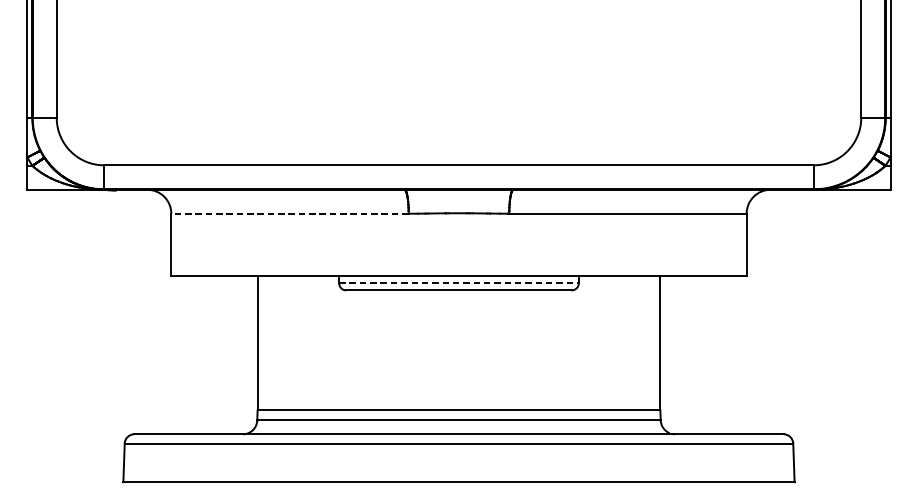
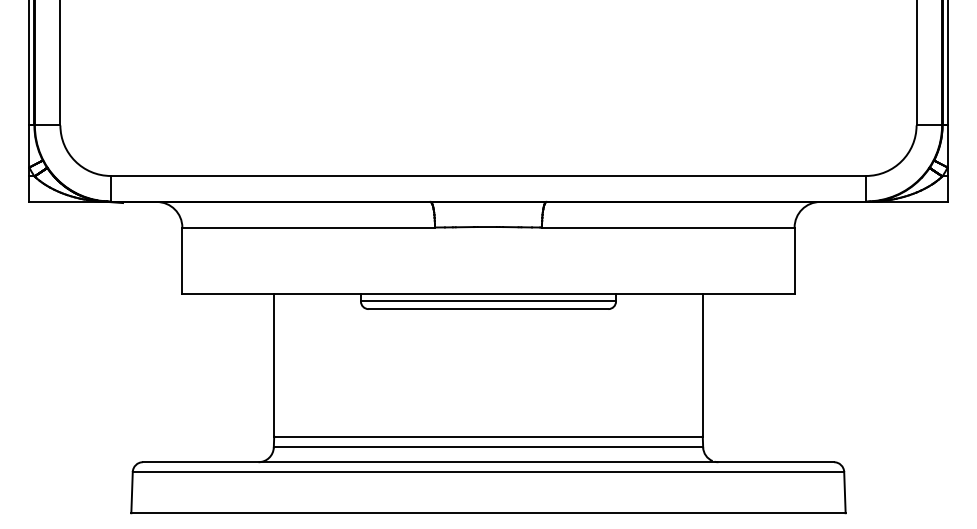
line: (289, 213) -> (308, 227), dashed -> solid
line: (459, 283) -> (488, 301), dashed -> solid

